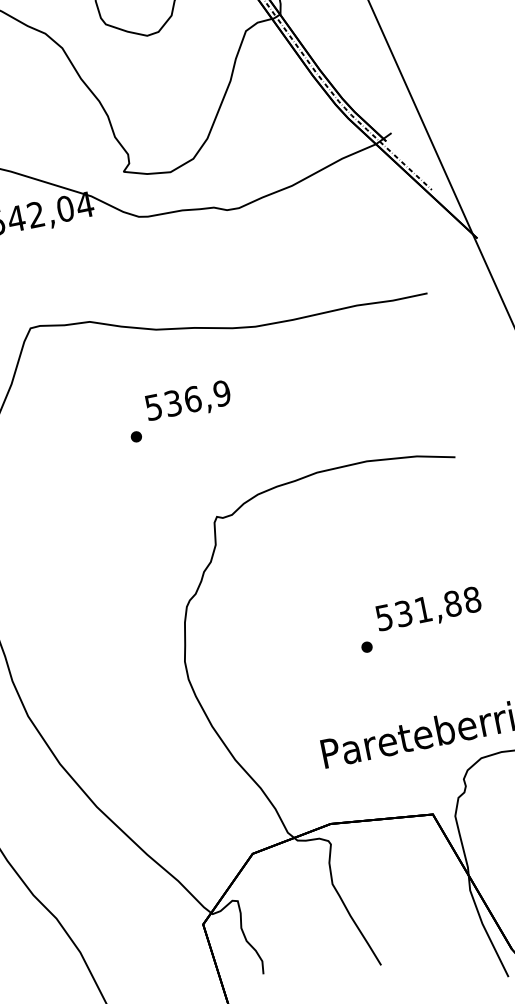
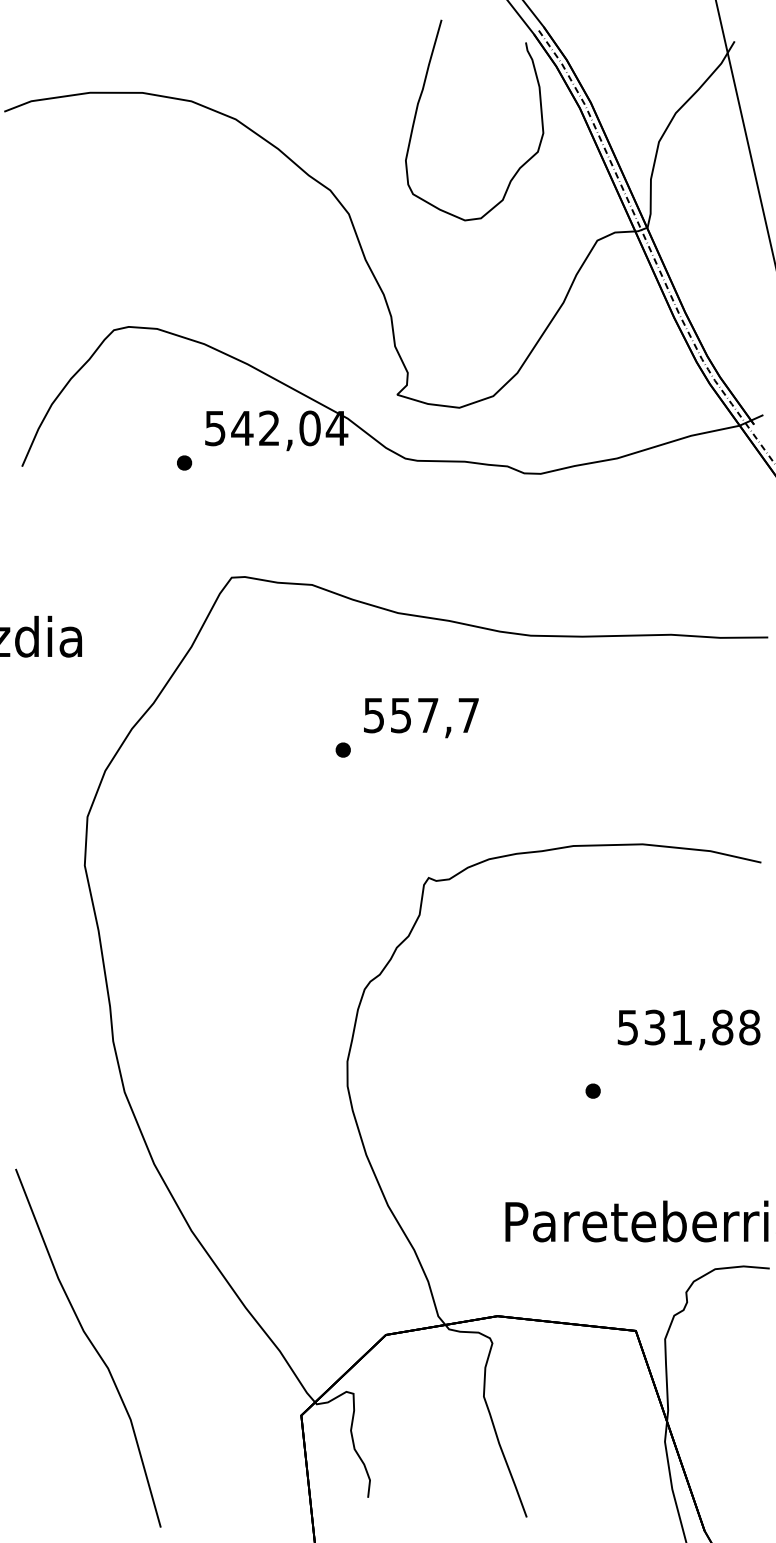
text: (198, 398) -> (435, 715), 536,9 -> 557,7
text: (428, 610) -> (688, 1029), moved

